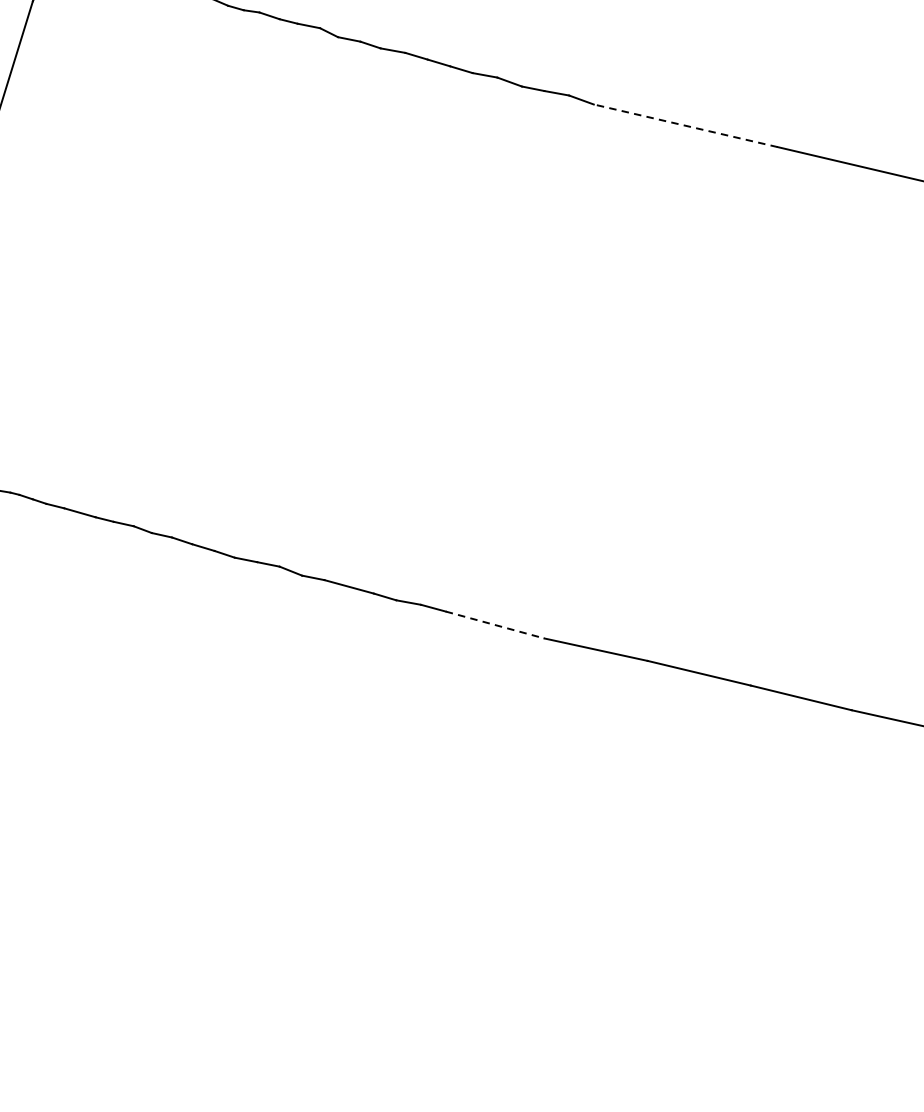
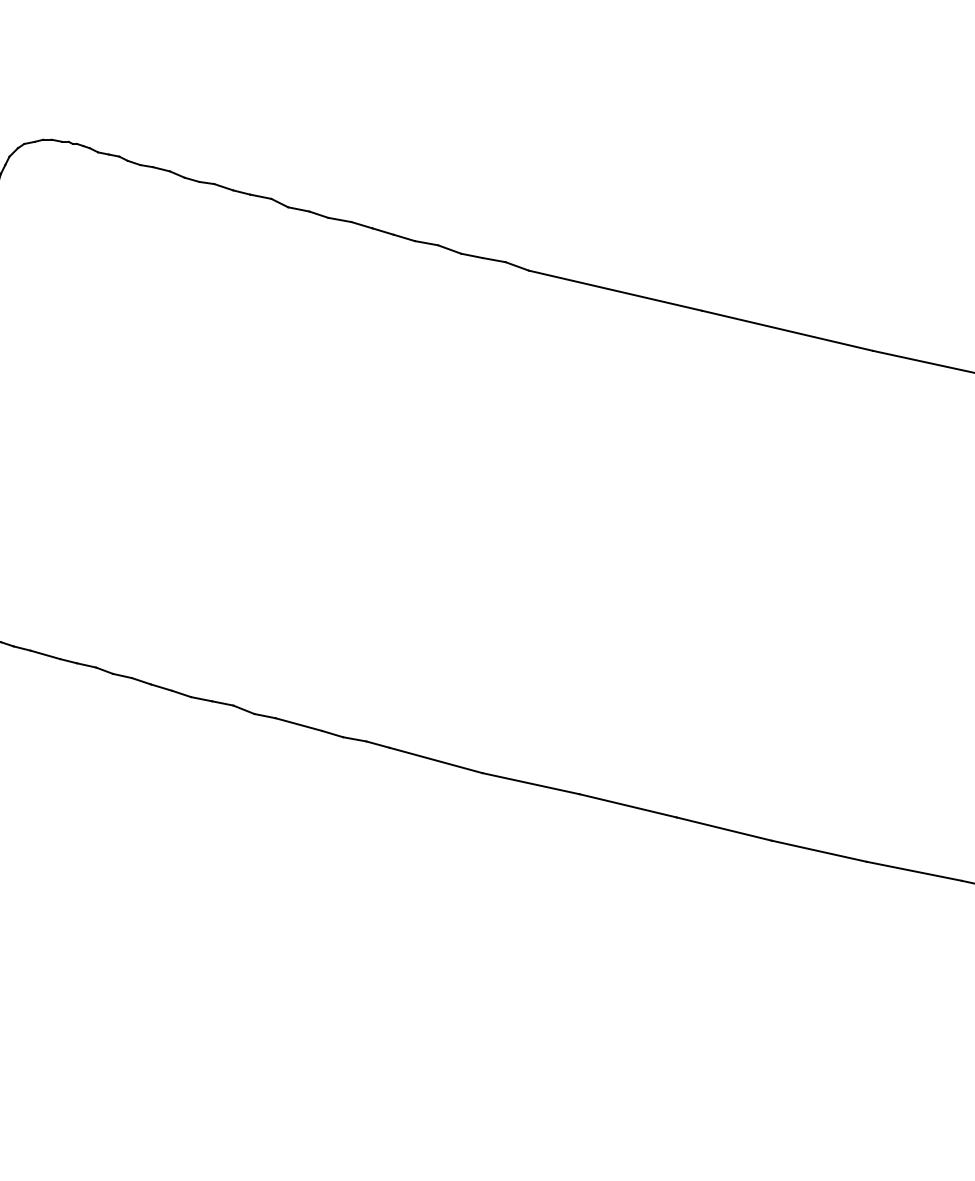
line: (685, 125) -> (615, 290), dashed -> solid
line: (495, 625) -> (436, 760), dashed -> solid

